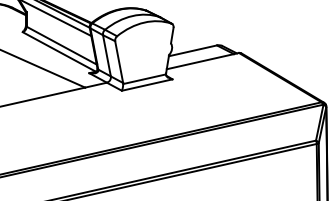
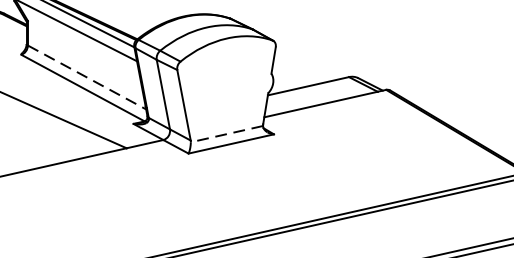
line: (61, 45) -> (86, 77), solid -> dashed
line: (144, 79) -> (226, 134), solid -> dashed

